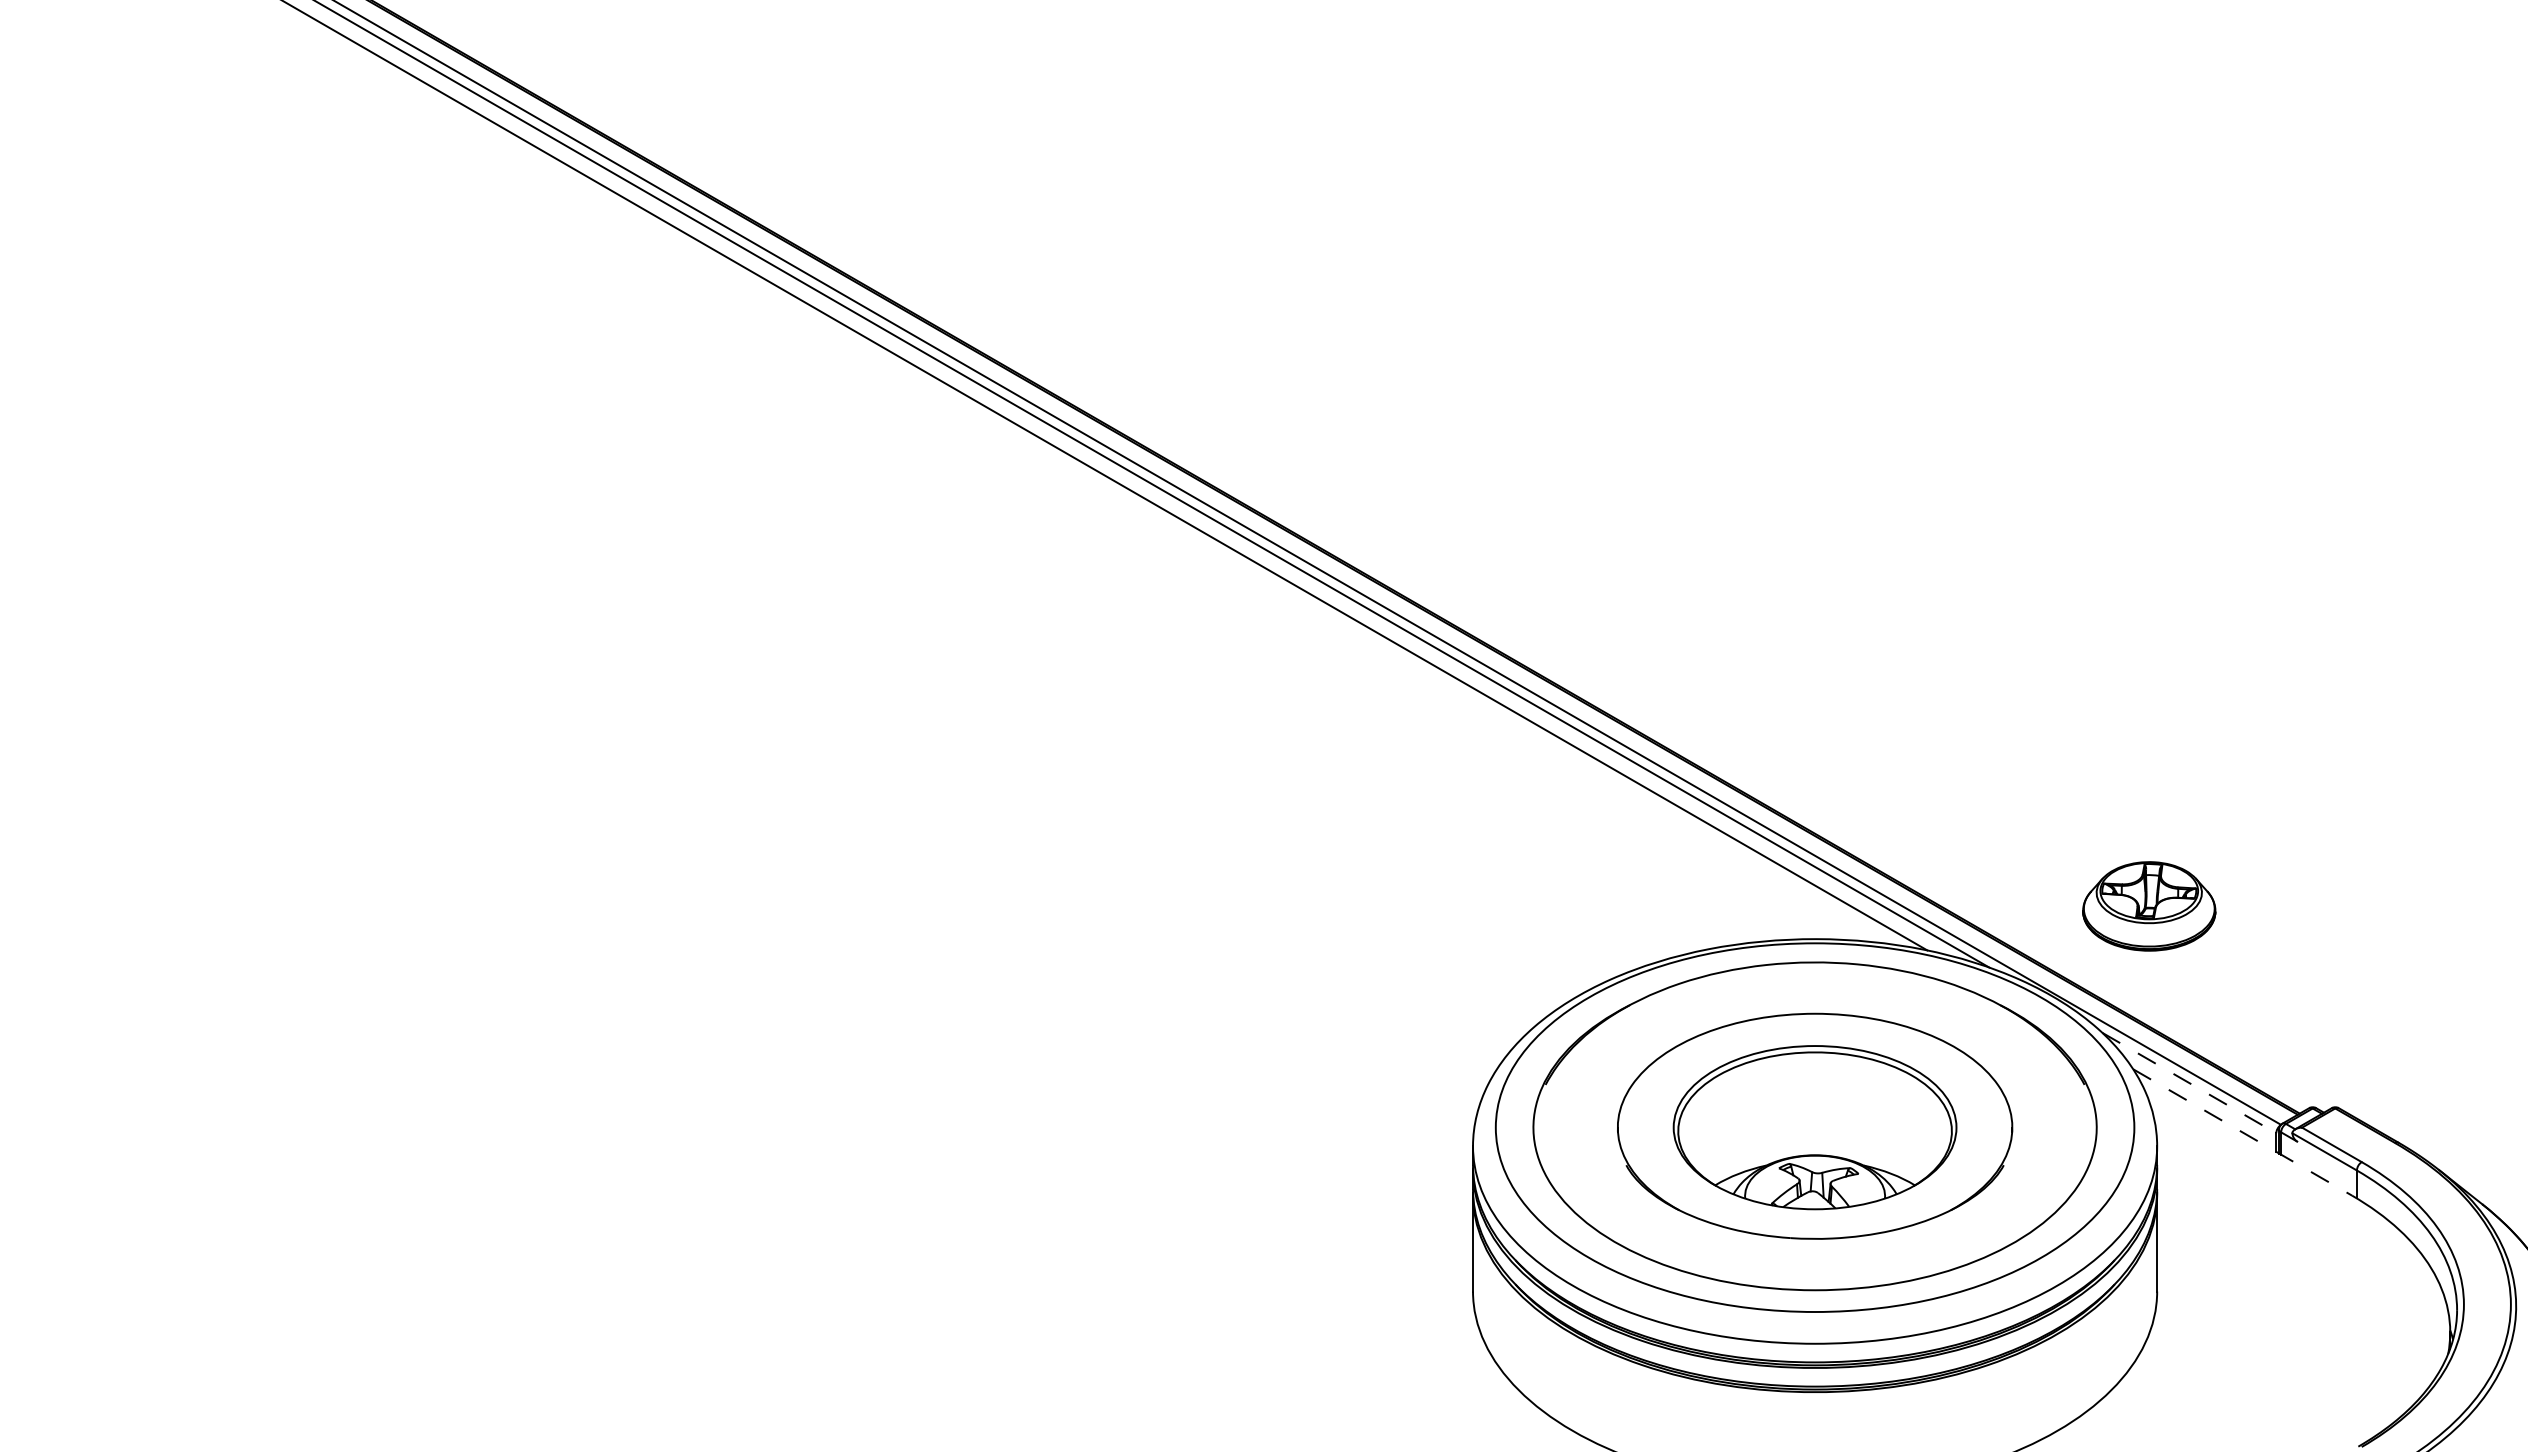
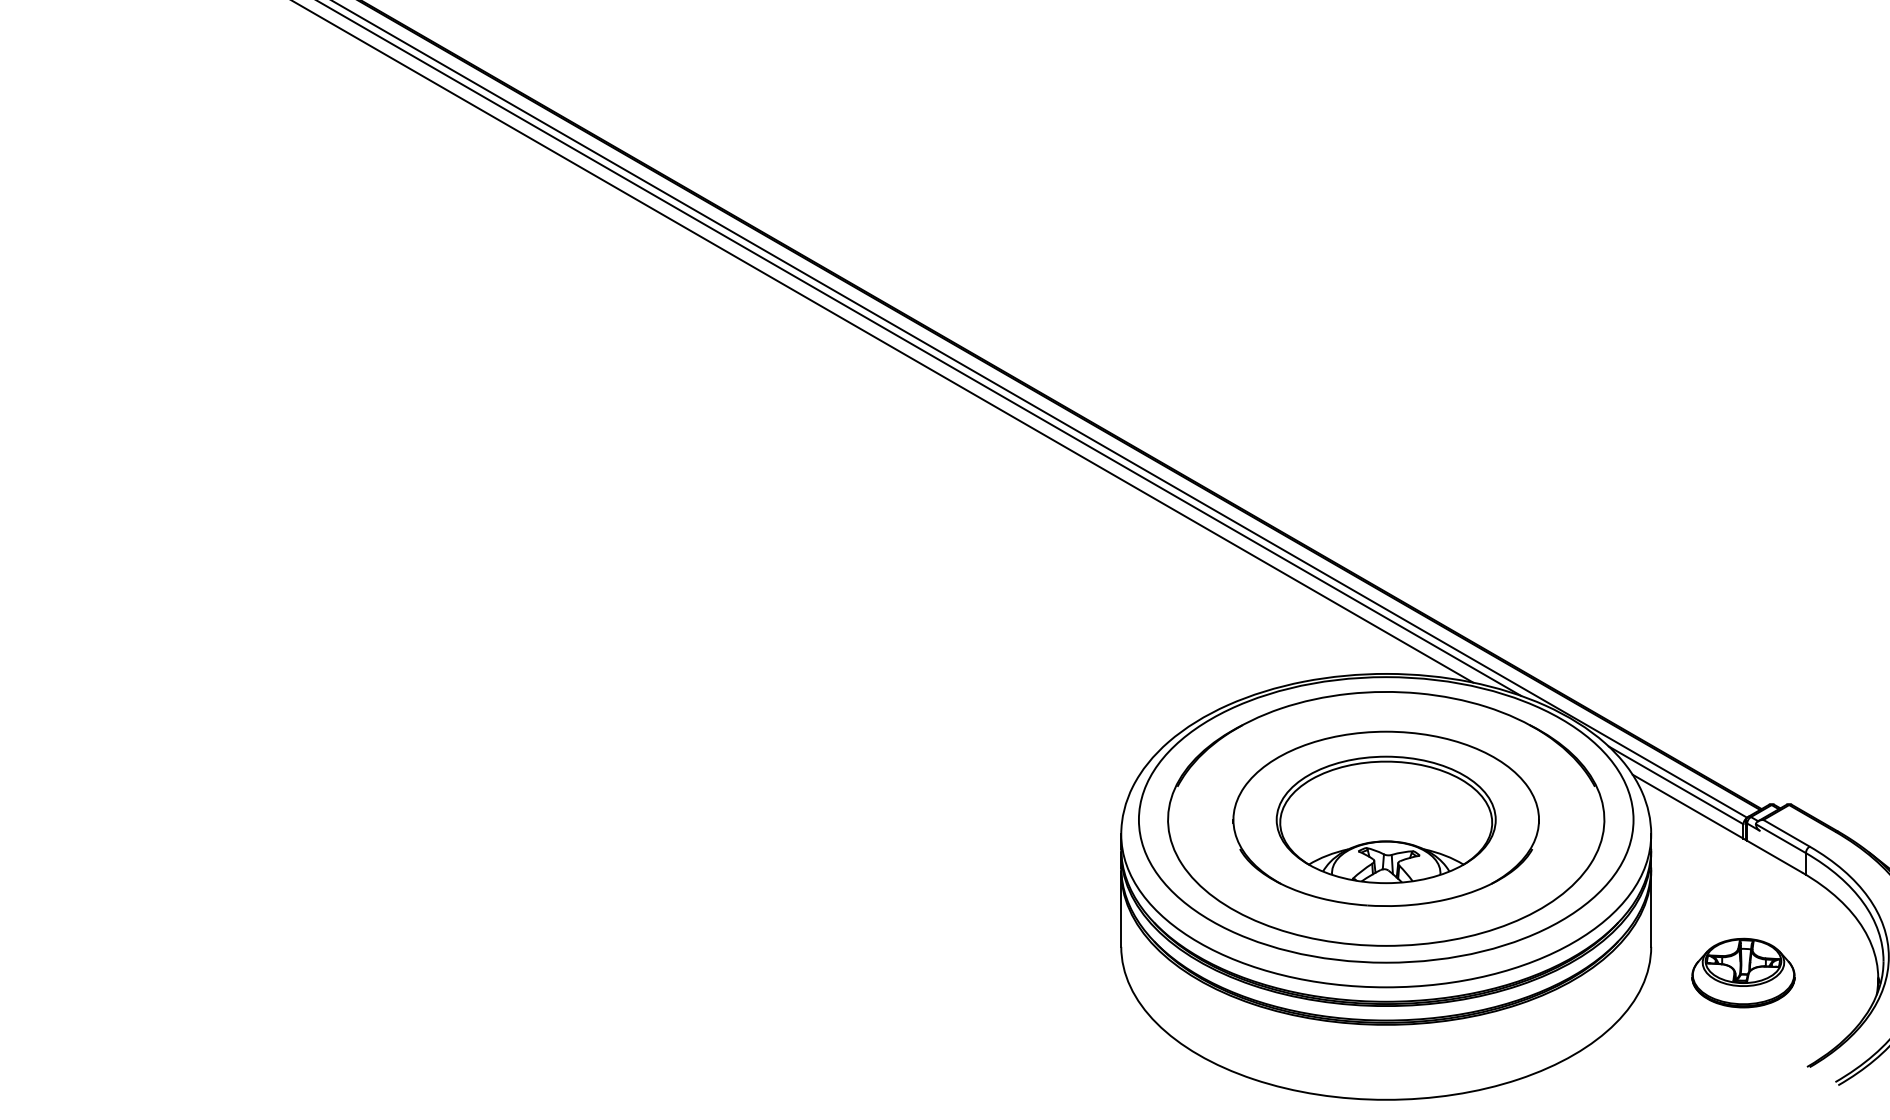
part: (2149, 906) -> (1743, 973), moved
line: (2189, 1083) -> (1676, 785), dashed -> solid
line: (2243, 1132) -> (1718, 823), dashed -> solid

